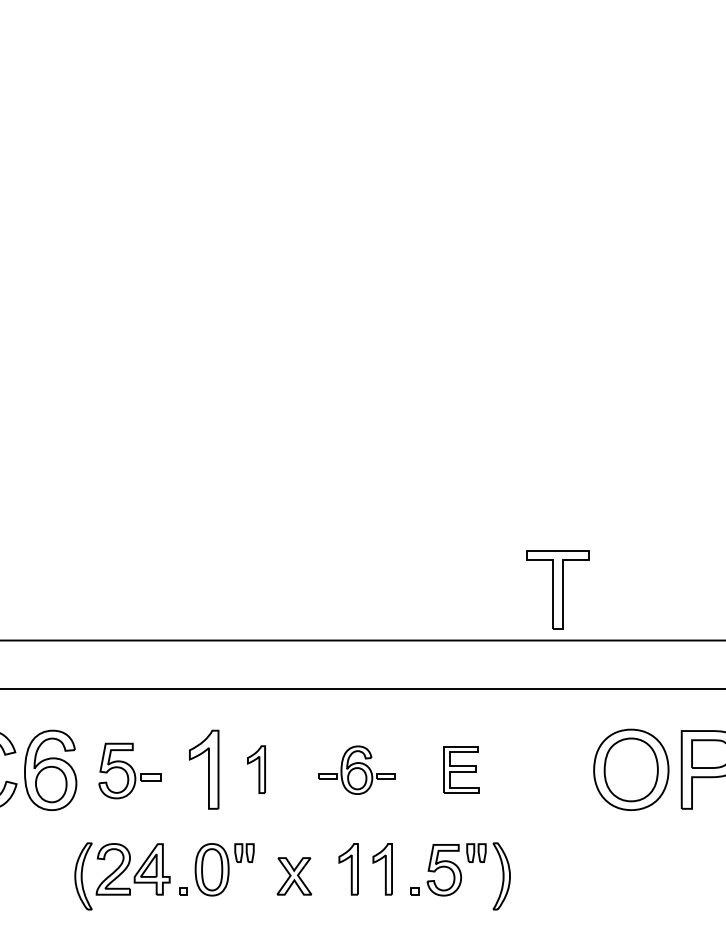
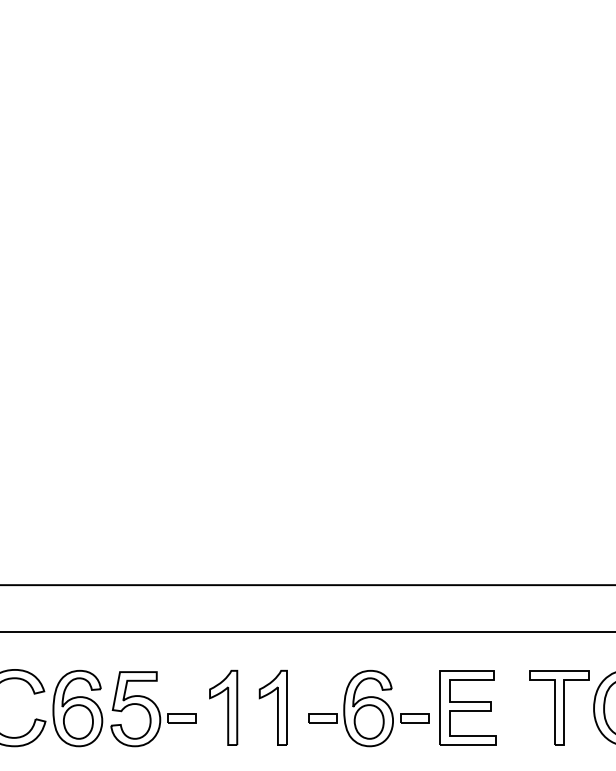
part: (557, 589) -> (559, 707), moved
part: (256, 769) -> (273, 707), size x1.67
part: (356, 769) -> (368, 707), size x1.67
part: (460, 769) -> (467, 707), size x1.67
part: (130, 770) -> (153, 708), size x1.43

